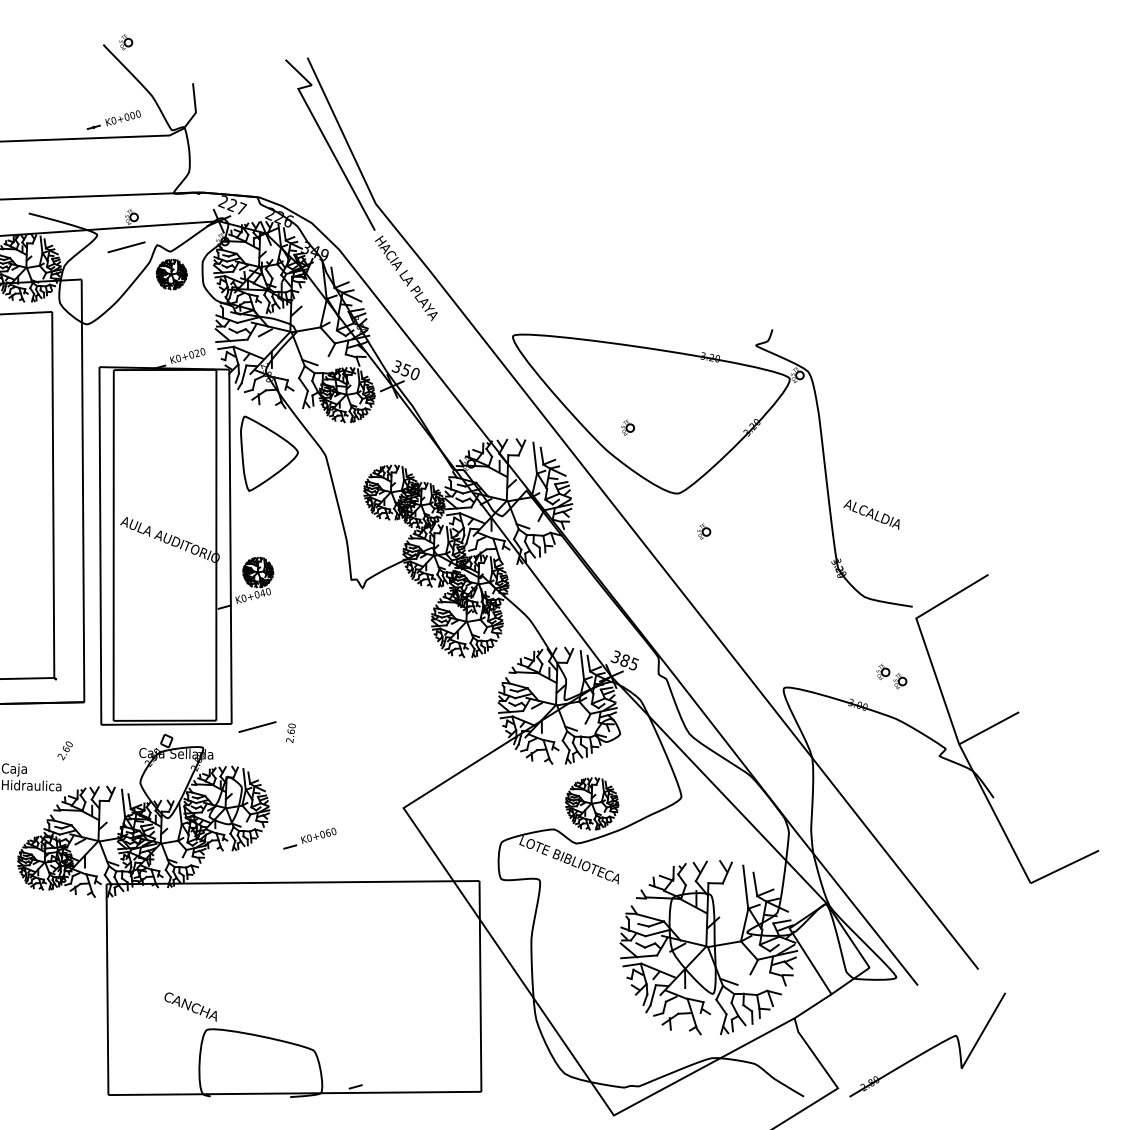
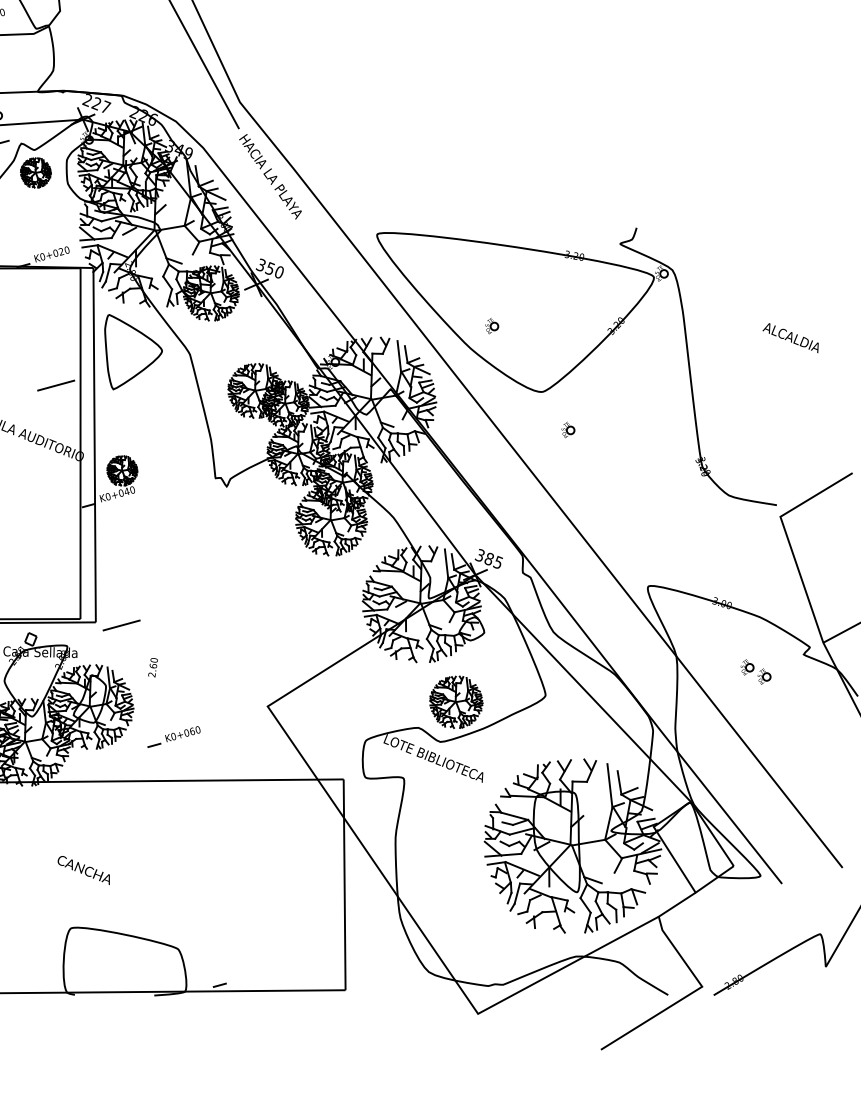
line: (192, 487) -> (56, 385), added
text: (871, 514) -> (790, 337), moved
part: (891, 676) -> (755, 671), moved
text: (290, 732) -> (152, 666), moved
text: (190, 1006) -> (83, 869), moved

